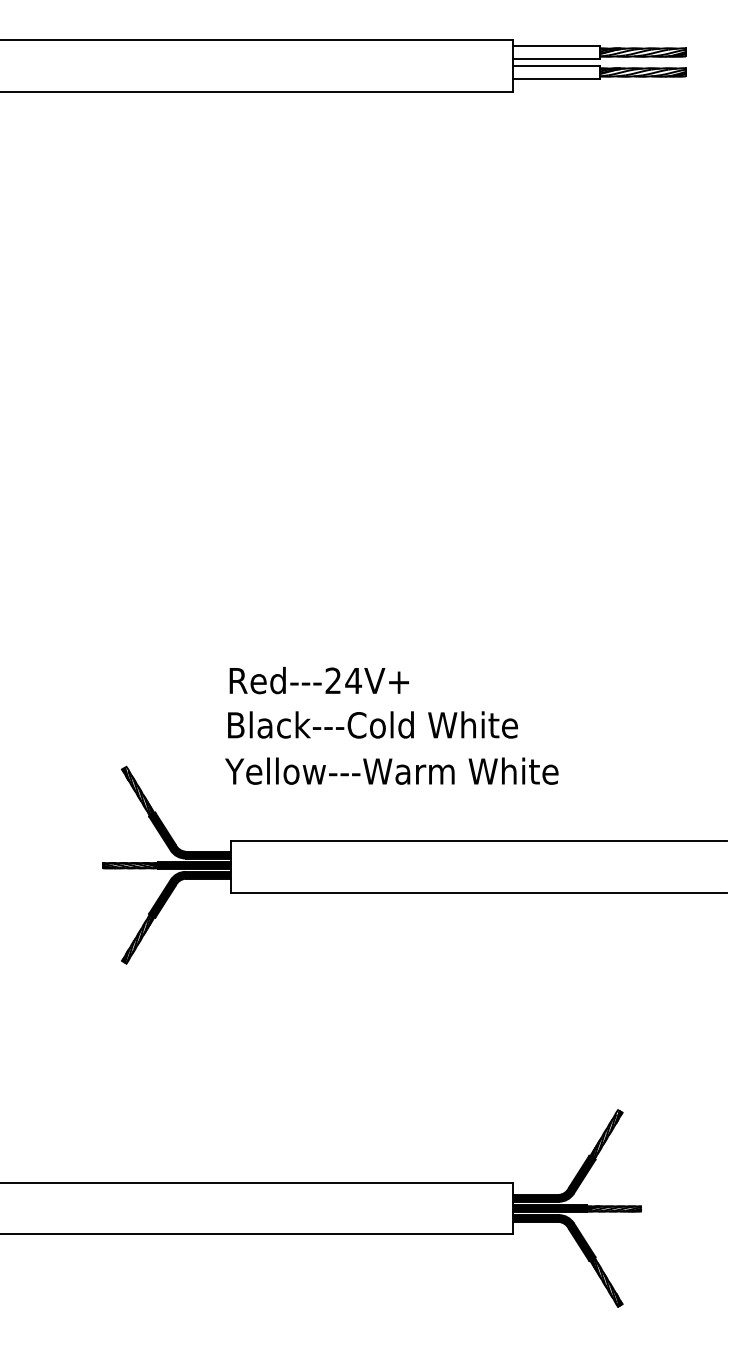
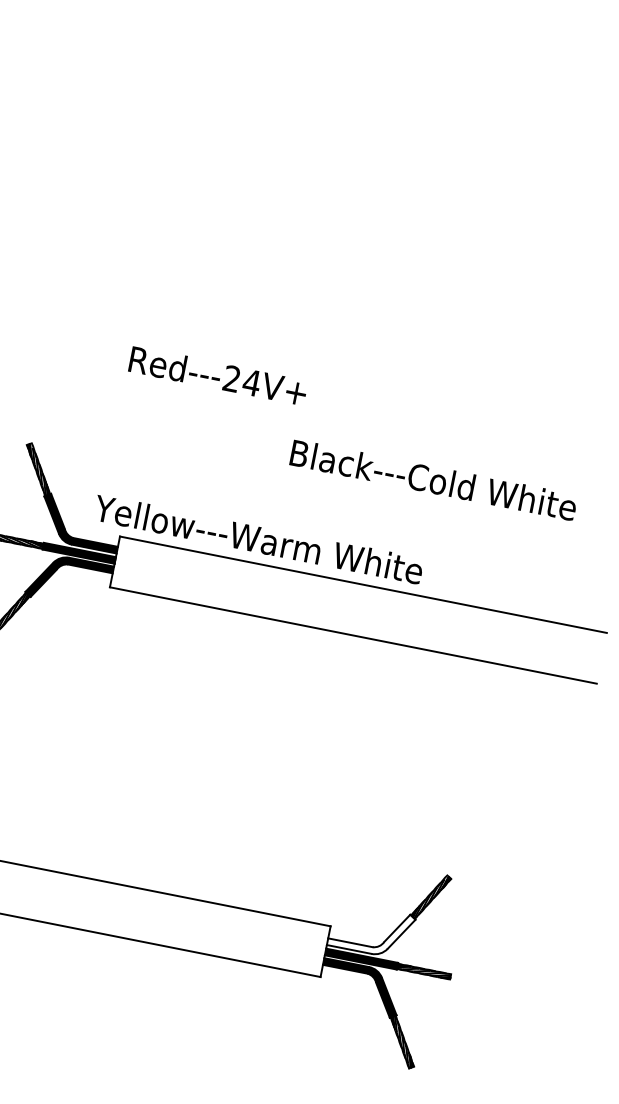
text: (318, 680) -> (217, 375), moved
text: (372, 724) -> (433, 479), moved
text: (391, 770) -> (258, 538), moved
fill: (554, 1174) -> (372, 926), removed

